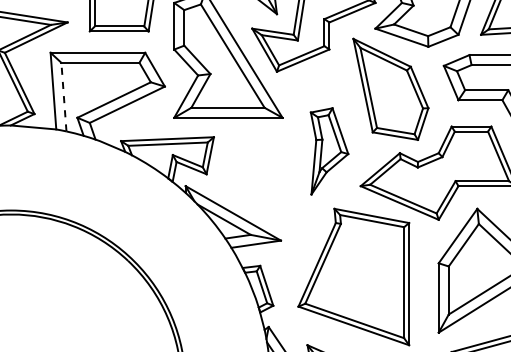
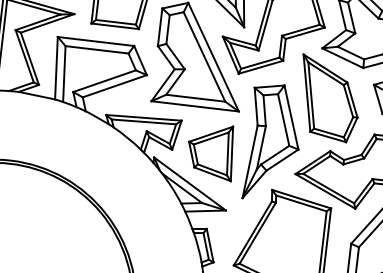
line: (63, 96) -> (64, 73), dashed -> solid
part: (329, 151) -> (273, 143), size x1.67
part: (254, 170) -> (211, 151), added

